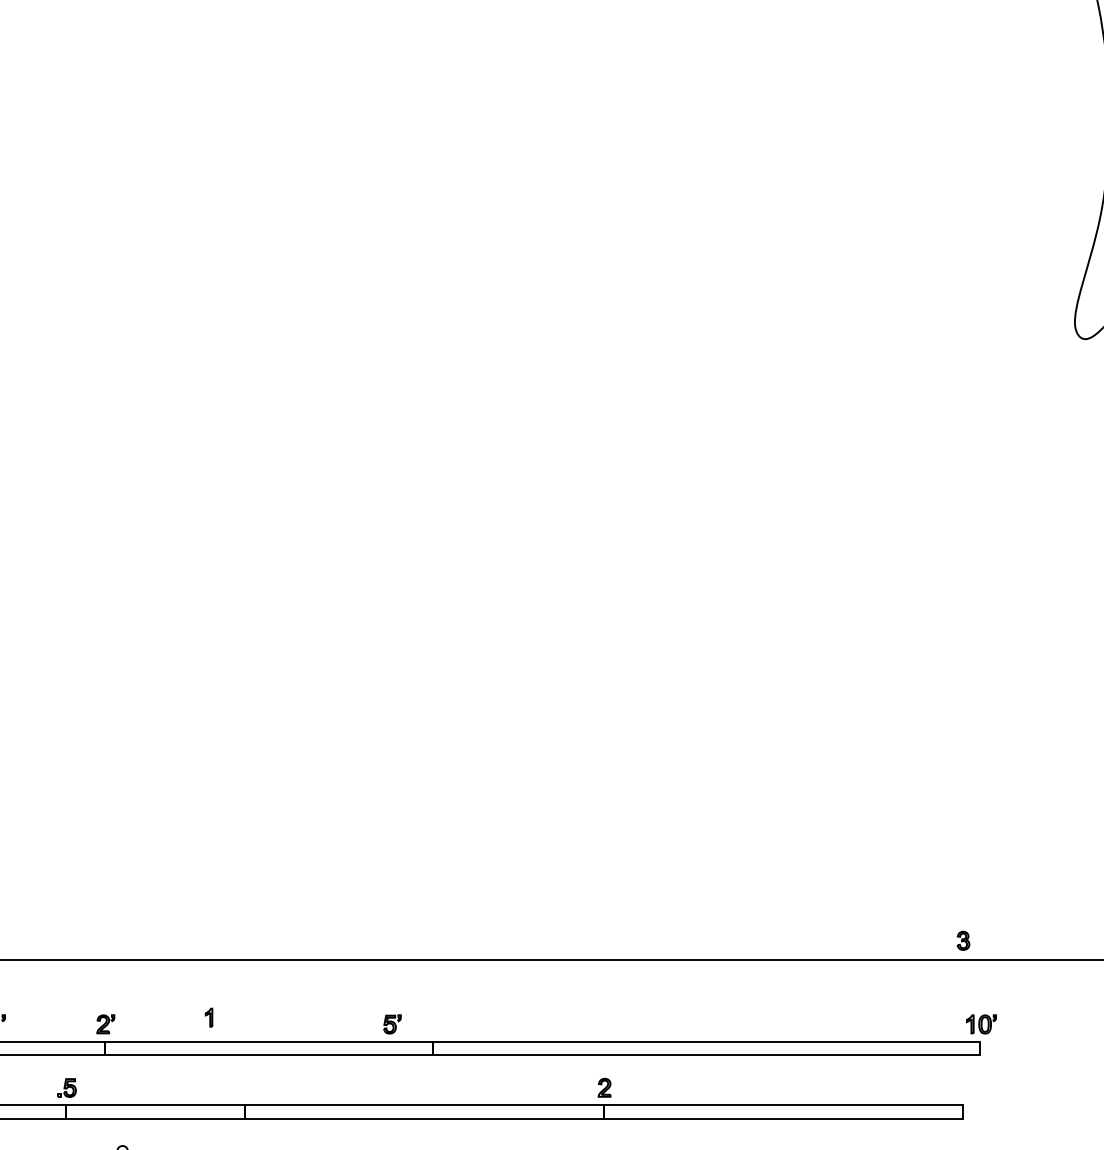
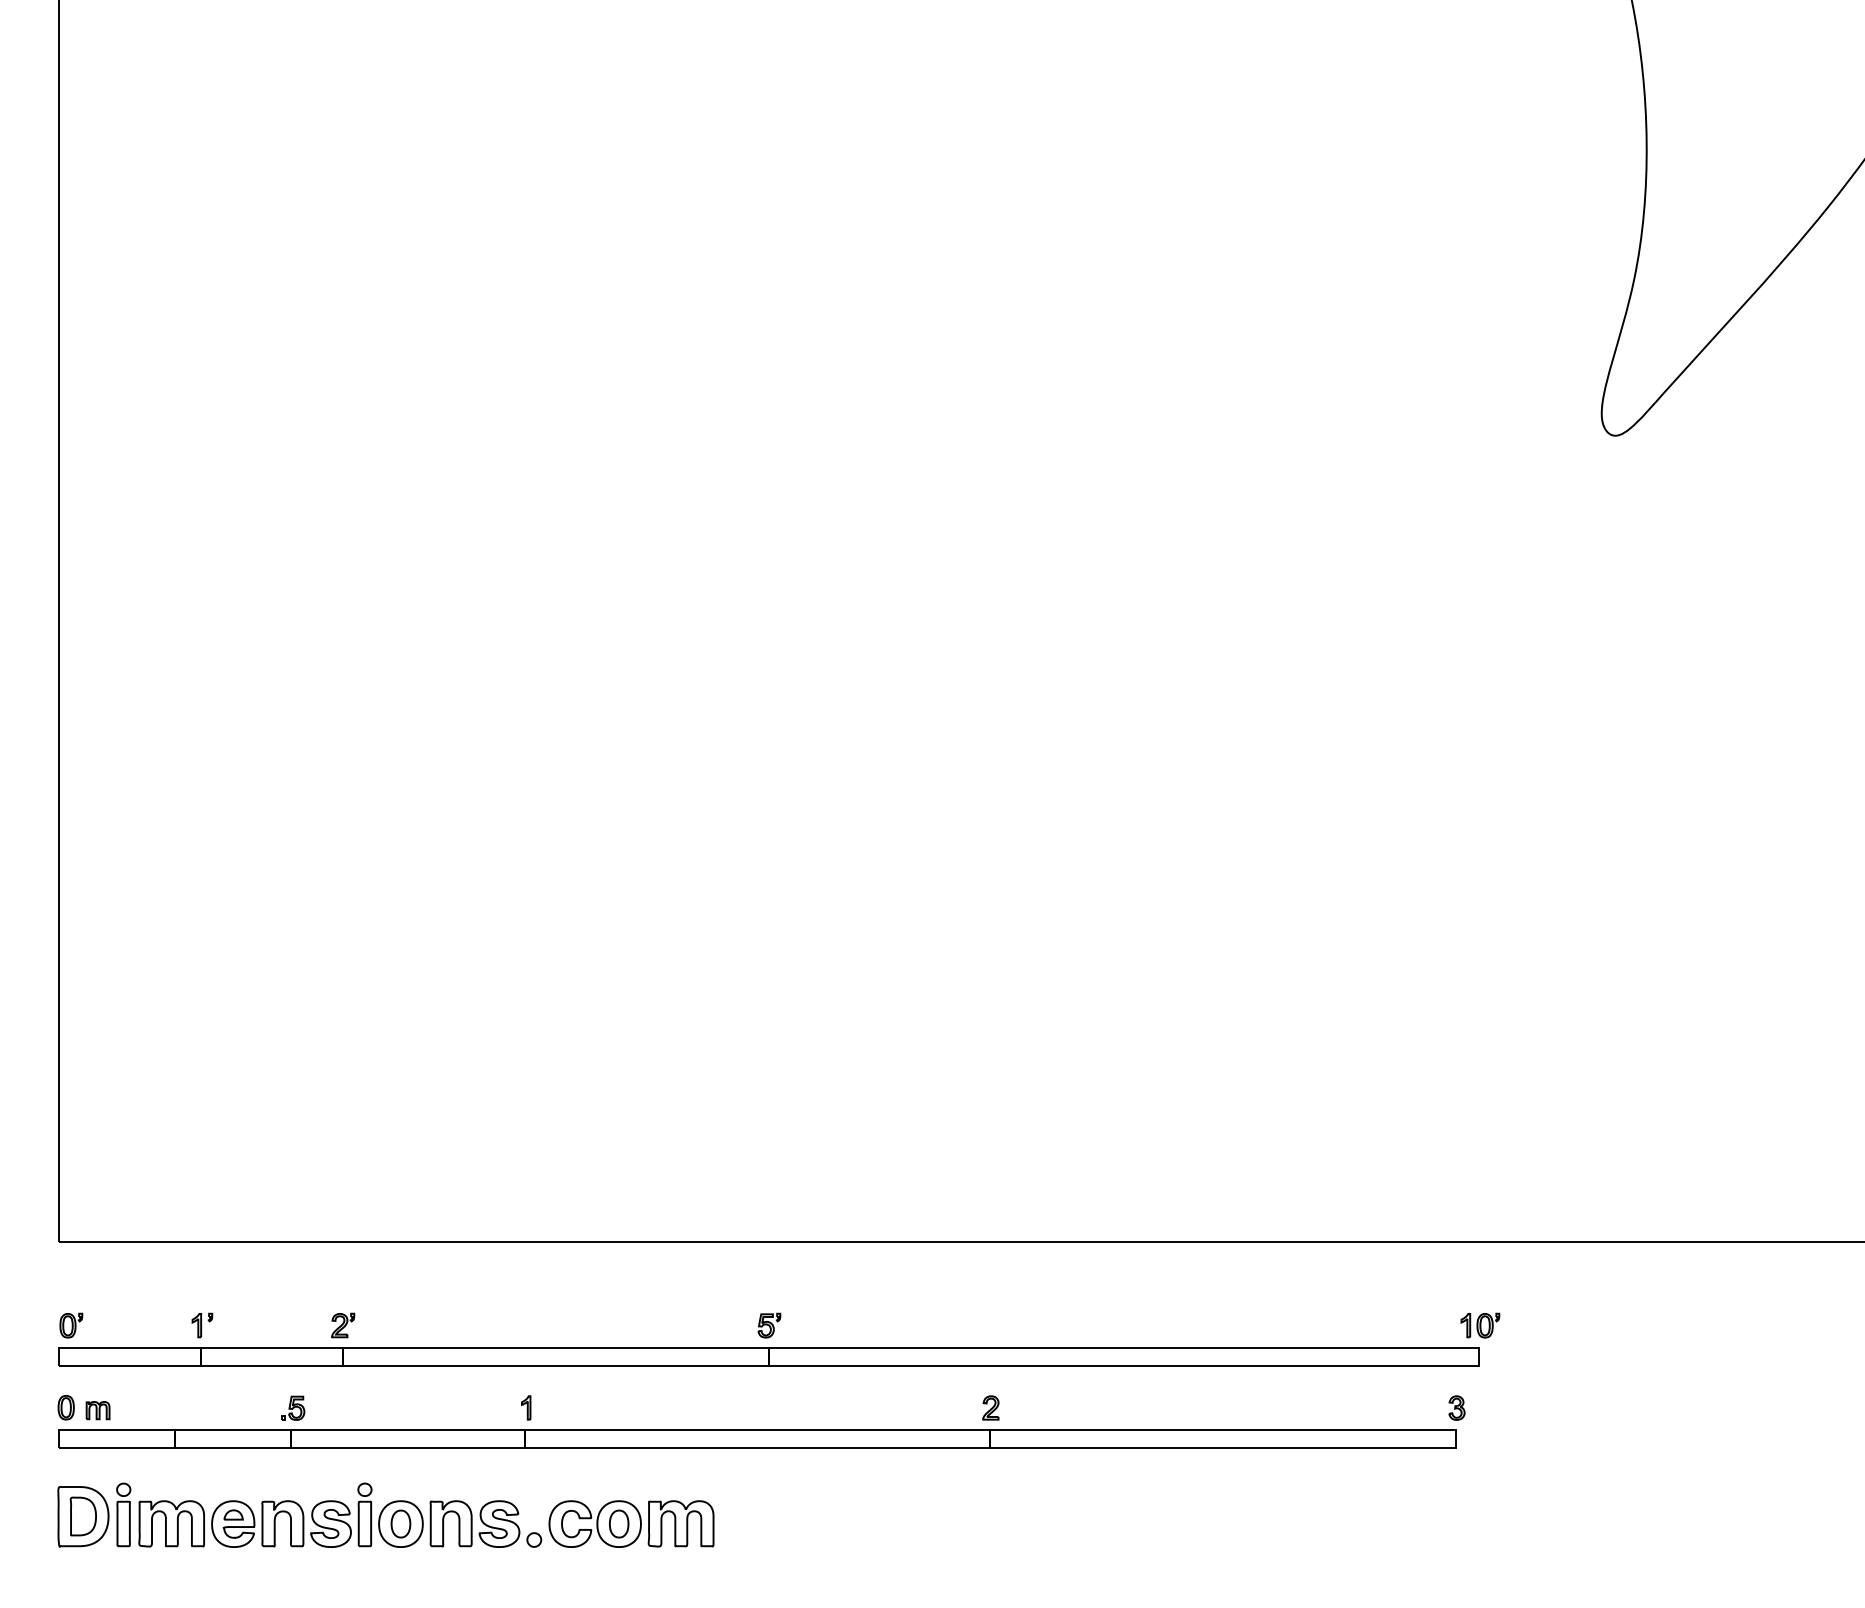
part: (963, 940) -> (1456, 1407), moved
part: (209, 1017) -> (526, 1407), moved
part: (392, 1024) -> (769, 1325), moved

